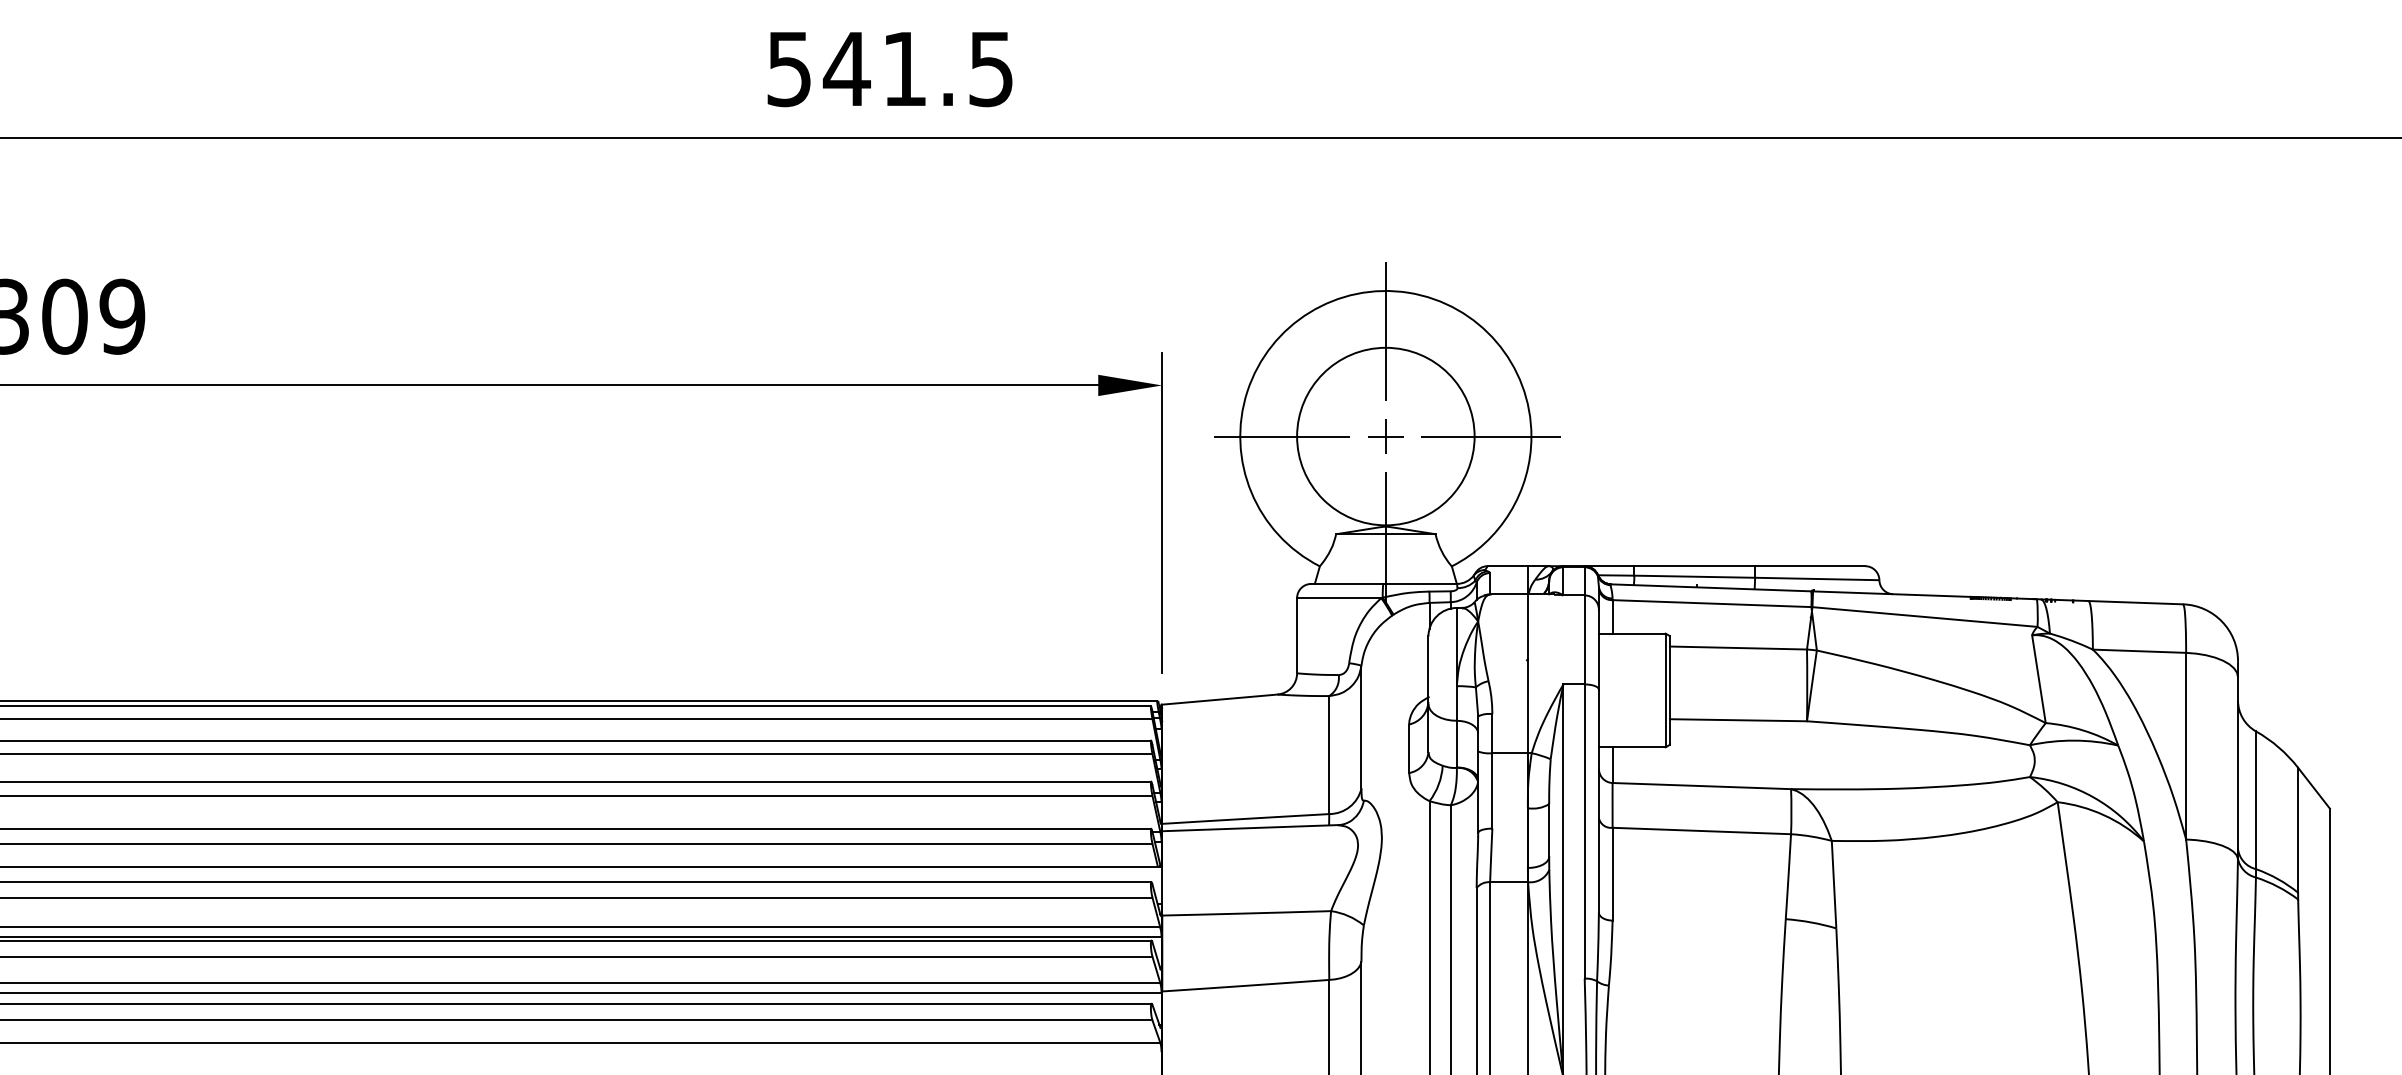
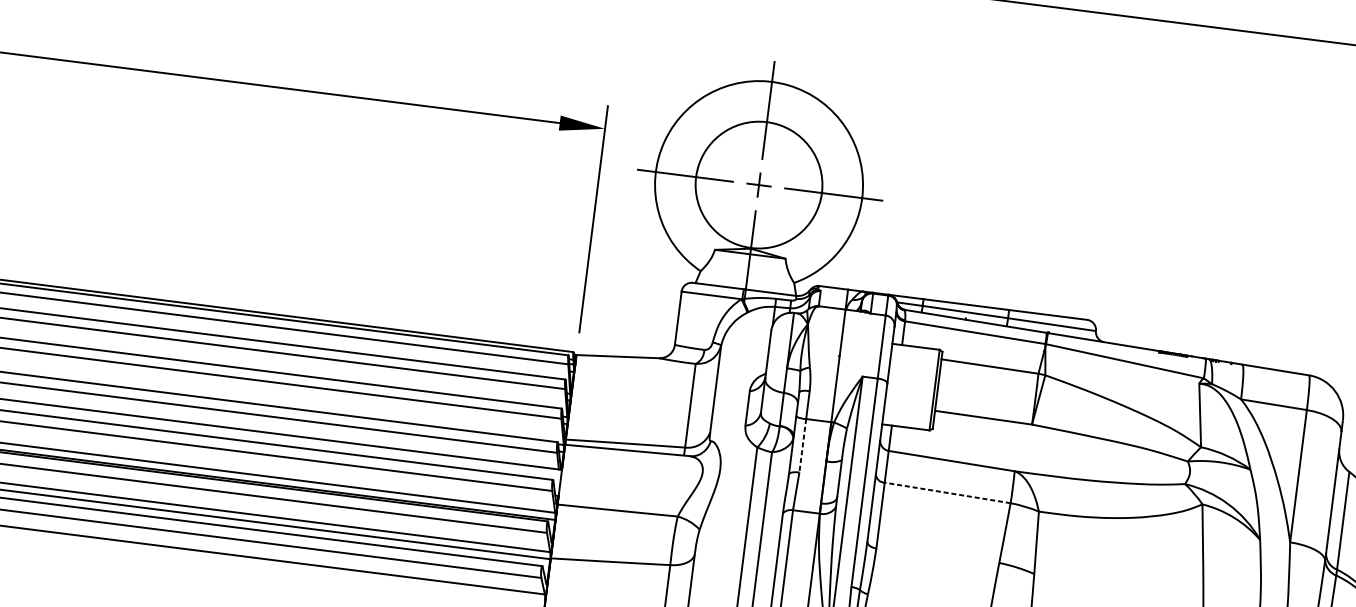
line: (1492, 790) -> (802, 445), solid -> dashed
line: (1701, 830) -> (947, 492), solid -> dashed

